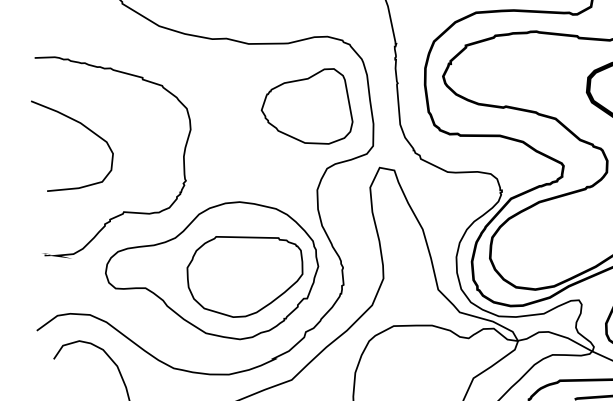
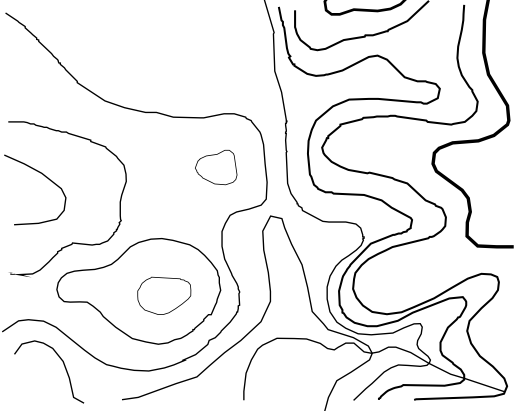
part: (305, 107) -> (215, 167), size x0.6
part: (245, 275) -> (164, 295), size x0.6

